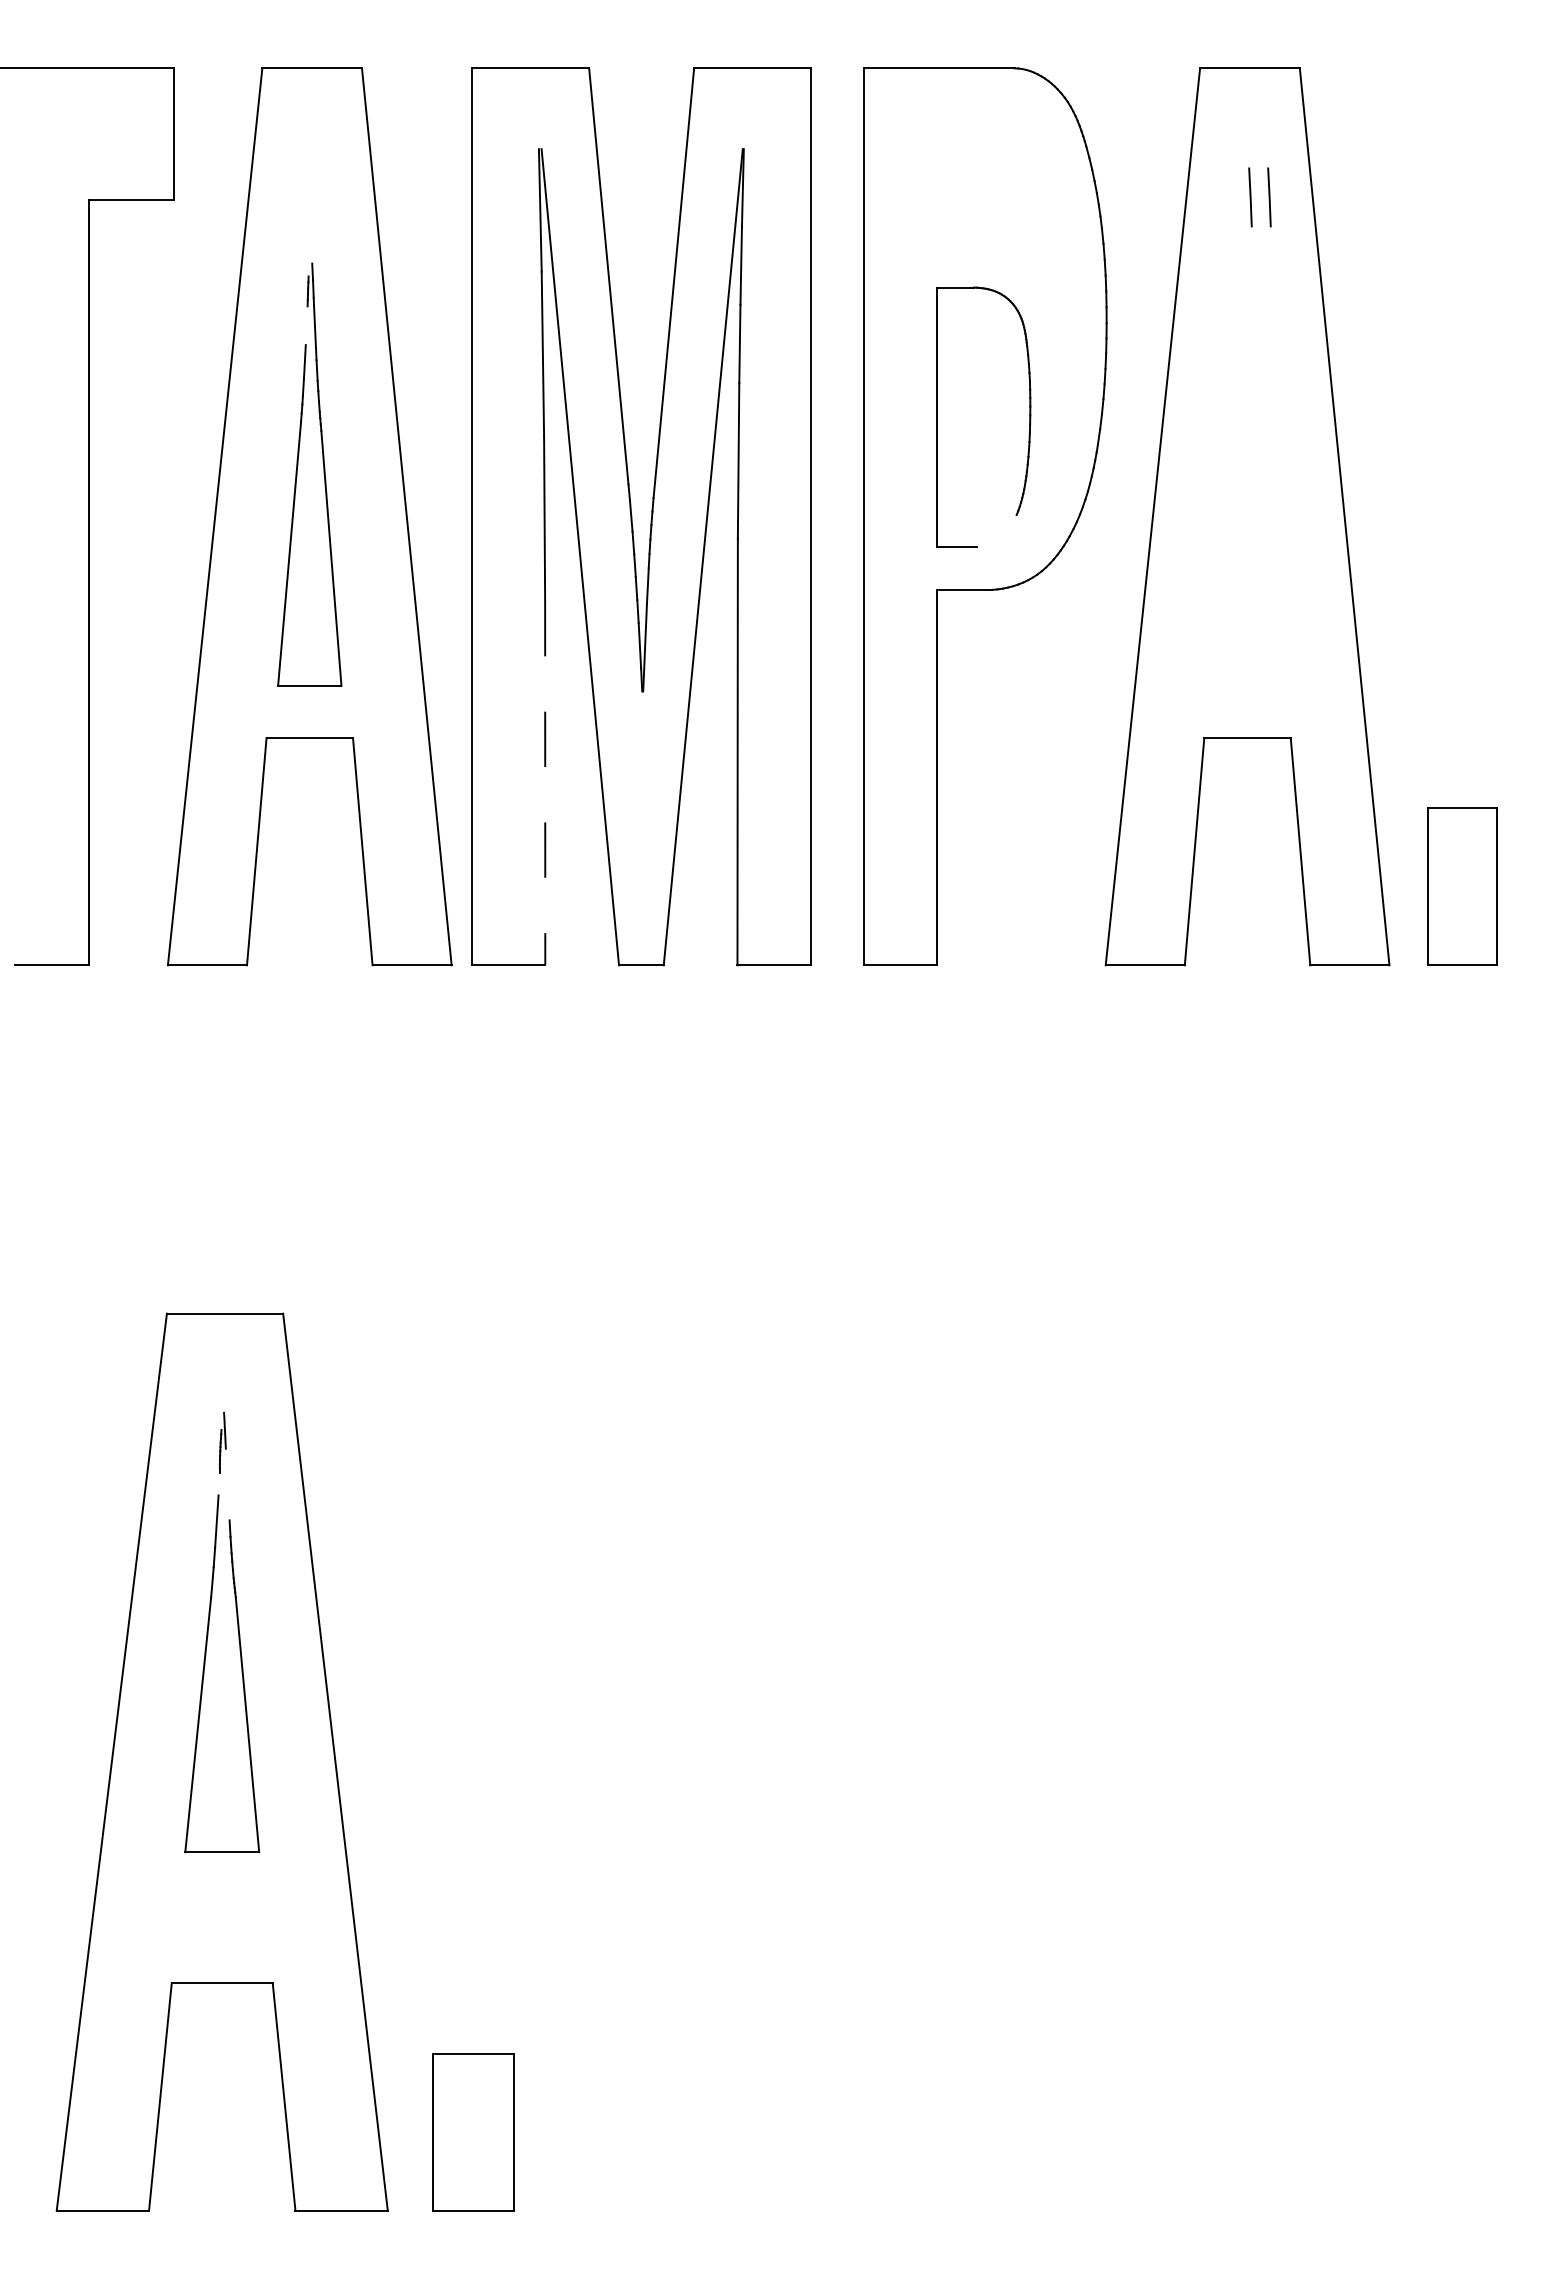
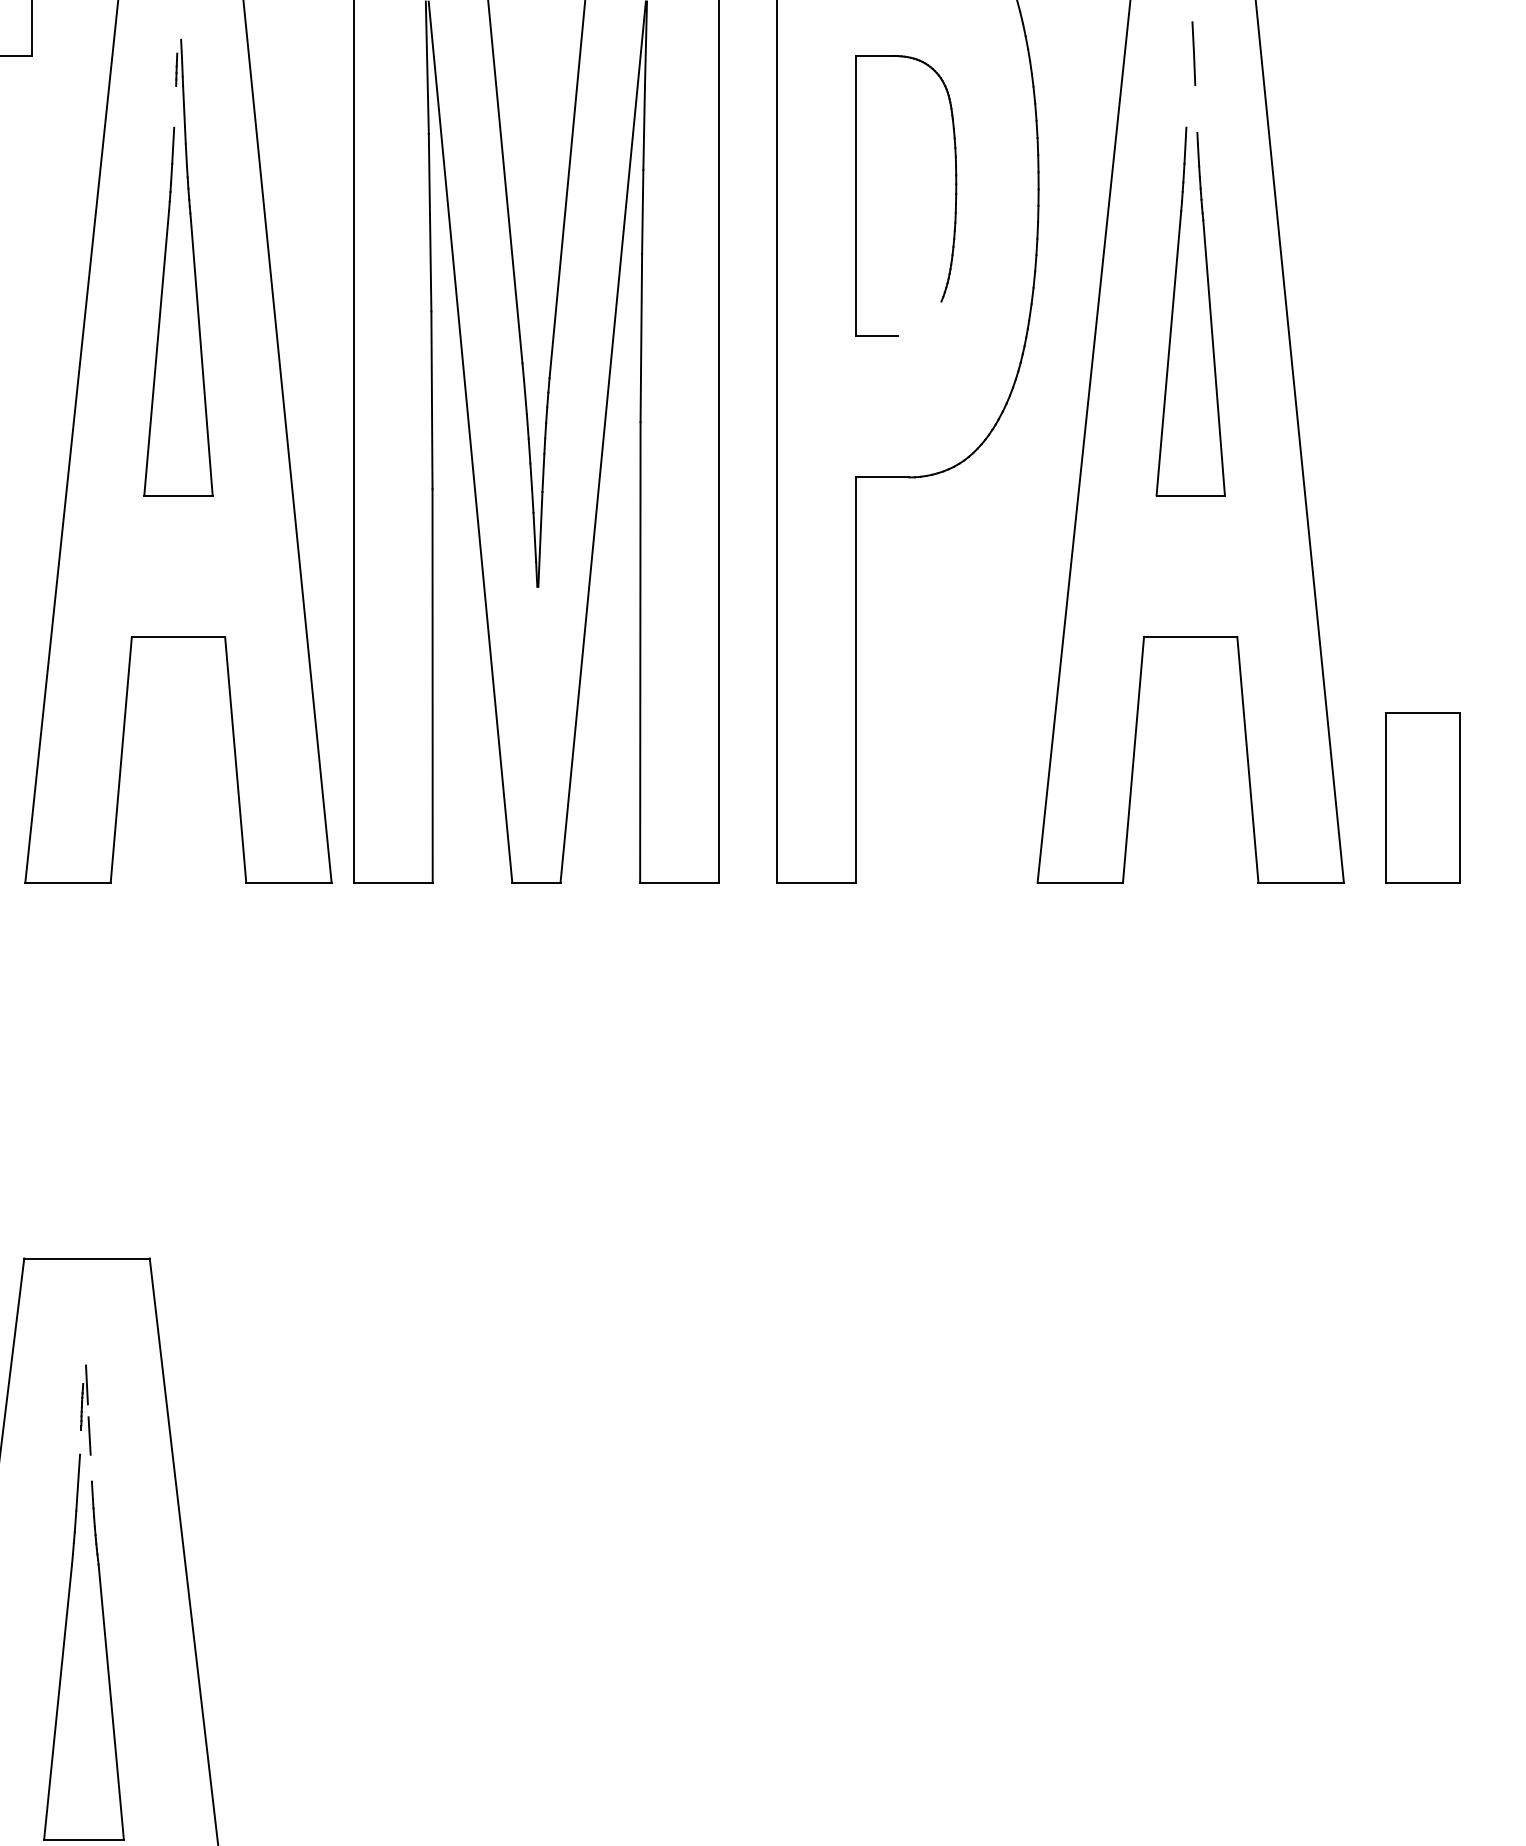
line: (1269, 197) -> (1214, 53), removed
part: (937, 416) -> (856, 195), moved
part: (1231, 436) -> (1173, 311), added
part: (297, 474) -> (165, 267), moved
line: (545, 783) -> (432, 686), dashed -> solid
line: (227, 1477) -> (89, 1435), added

